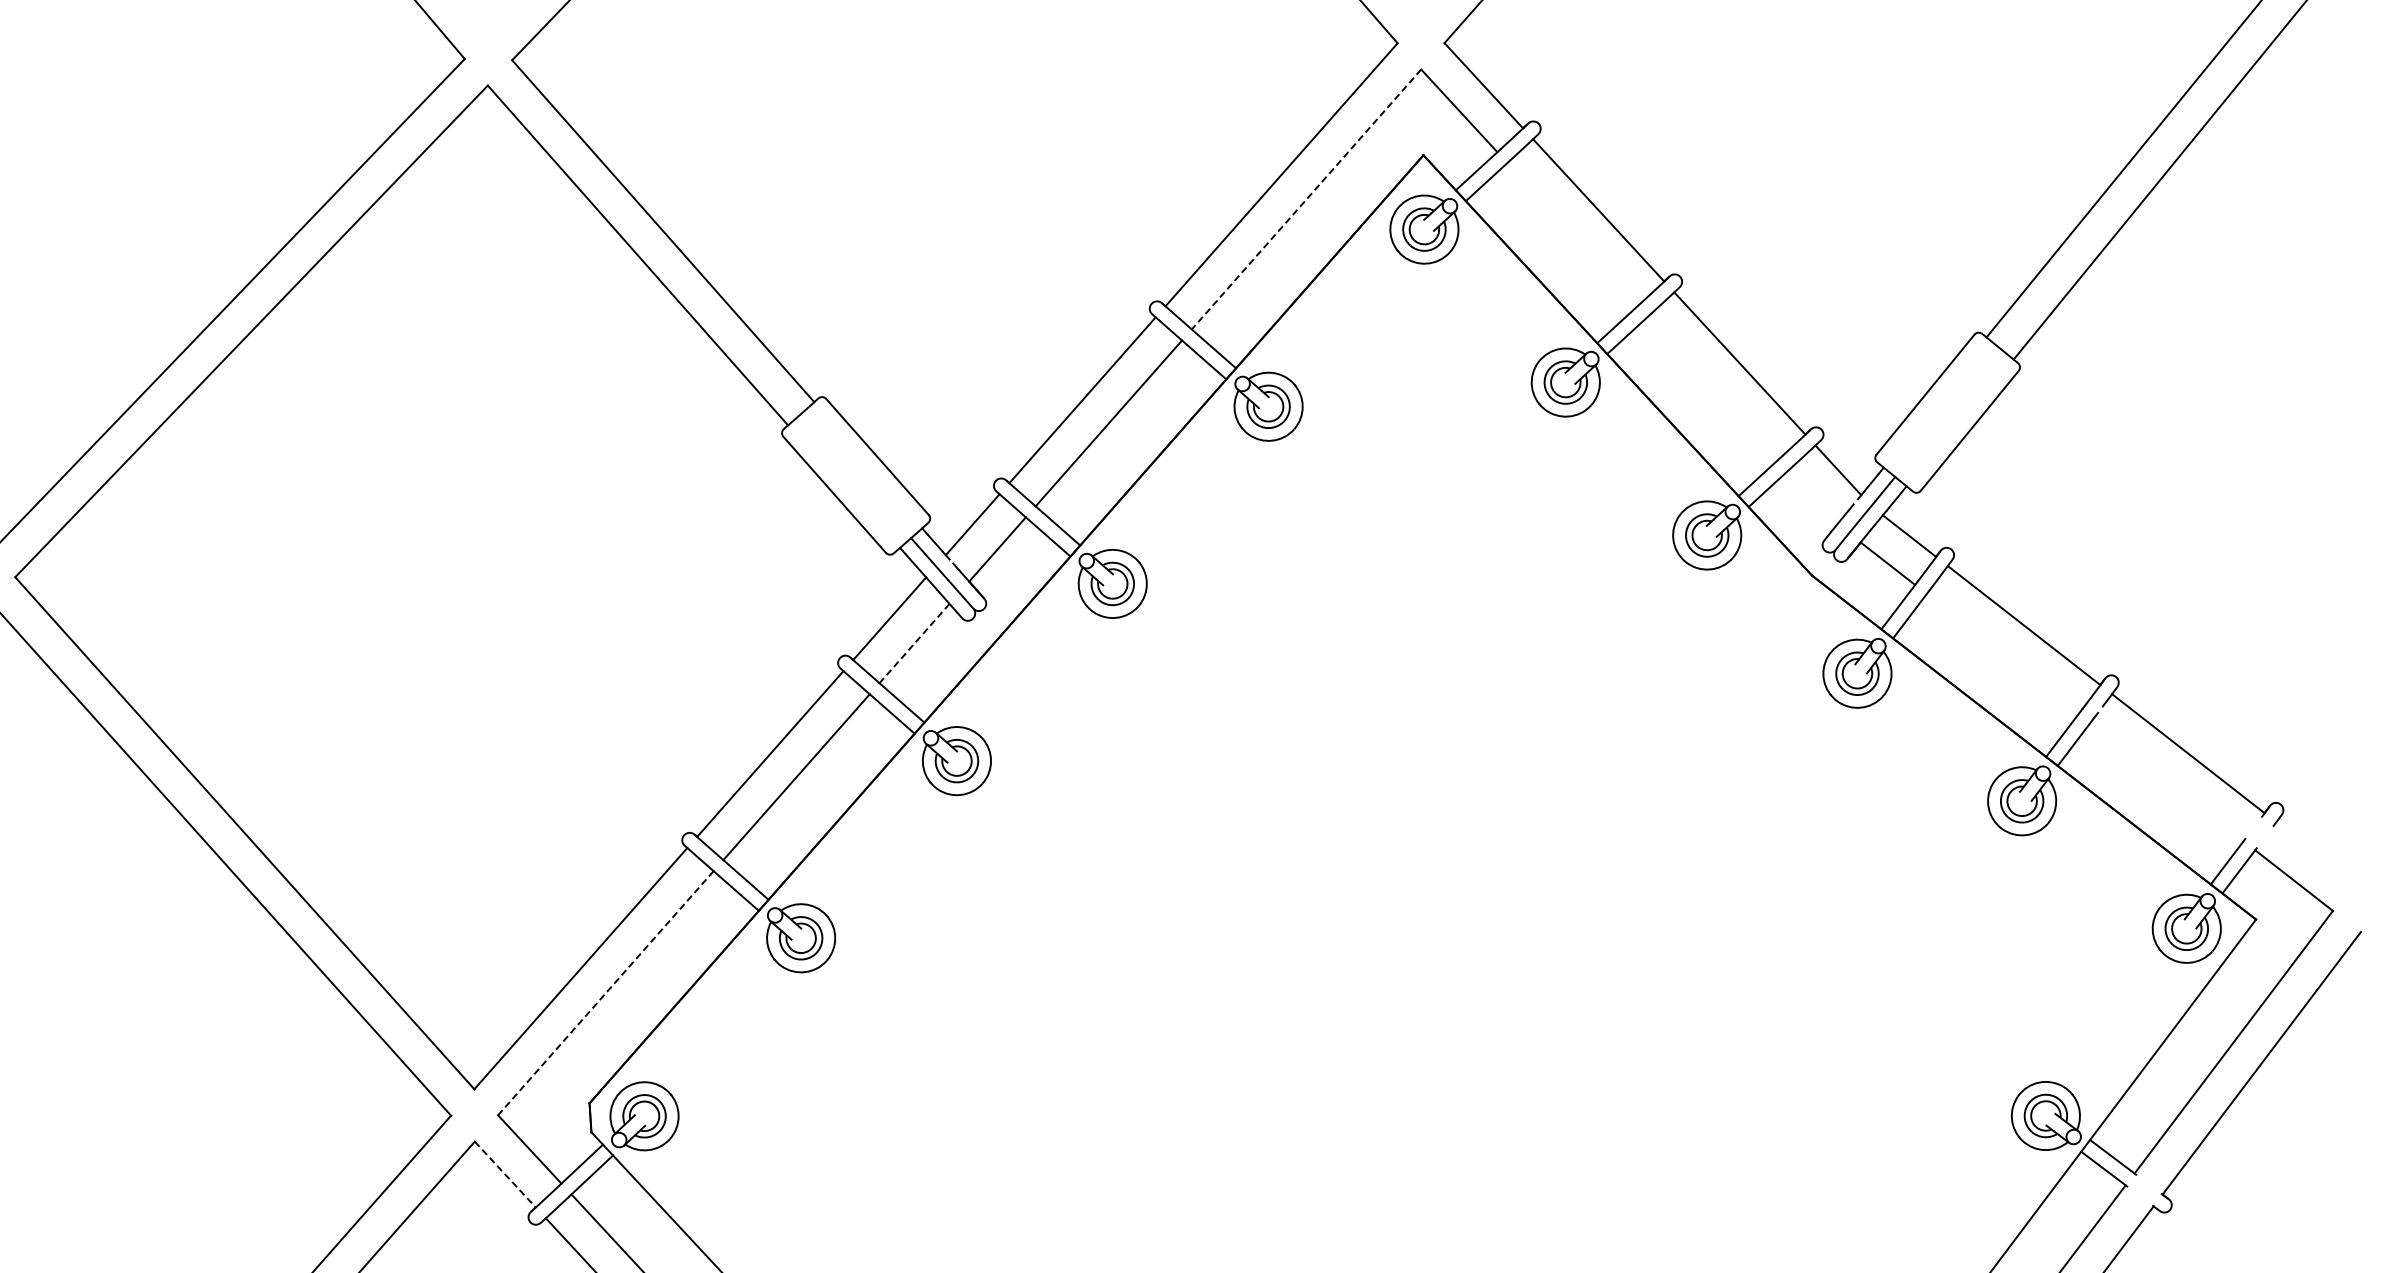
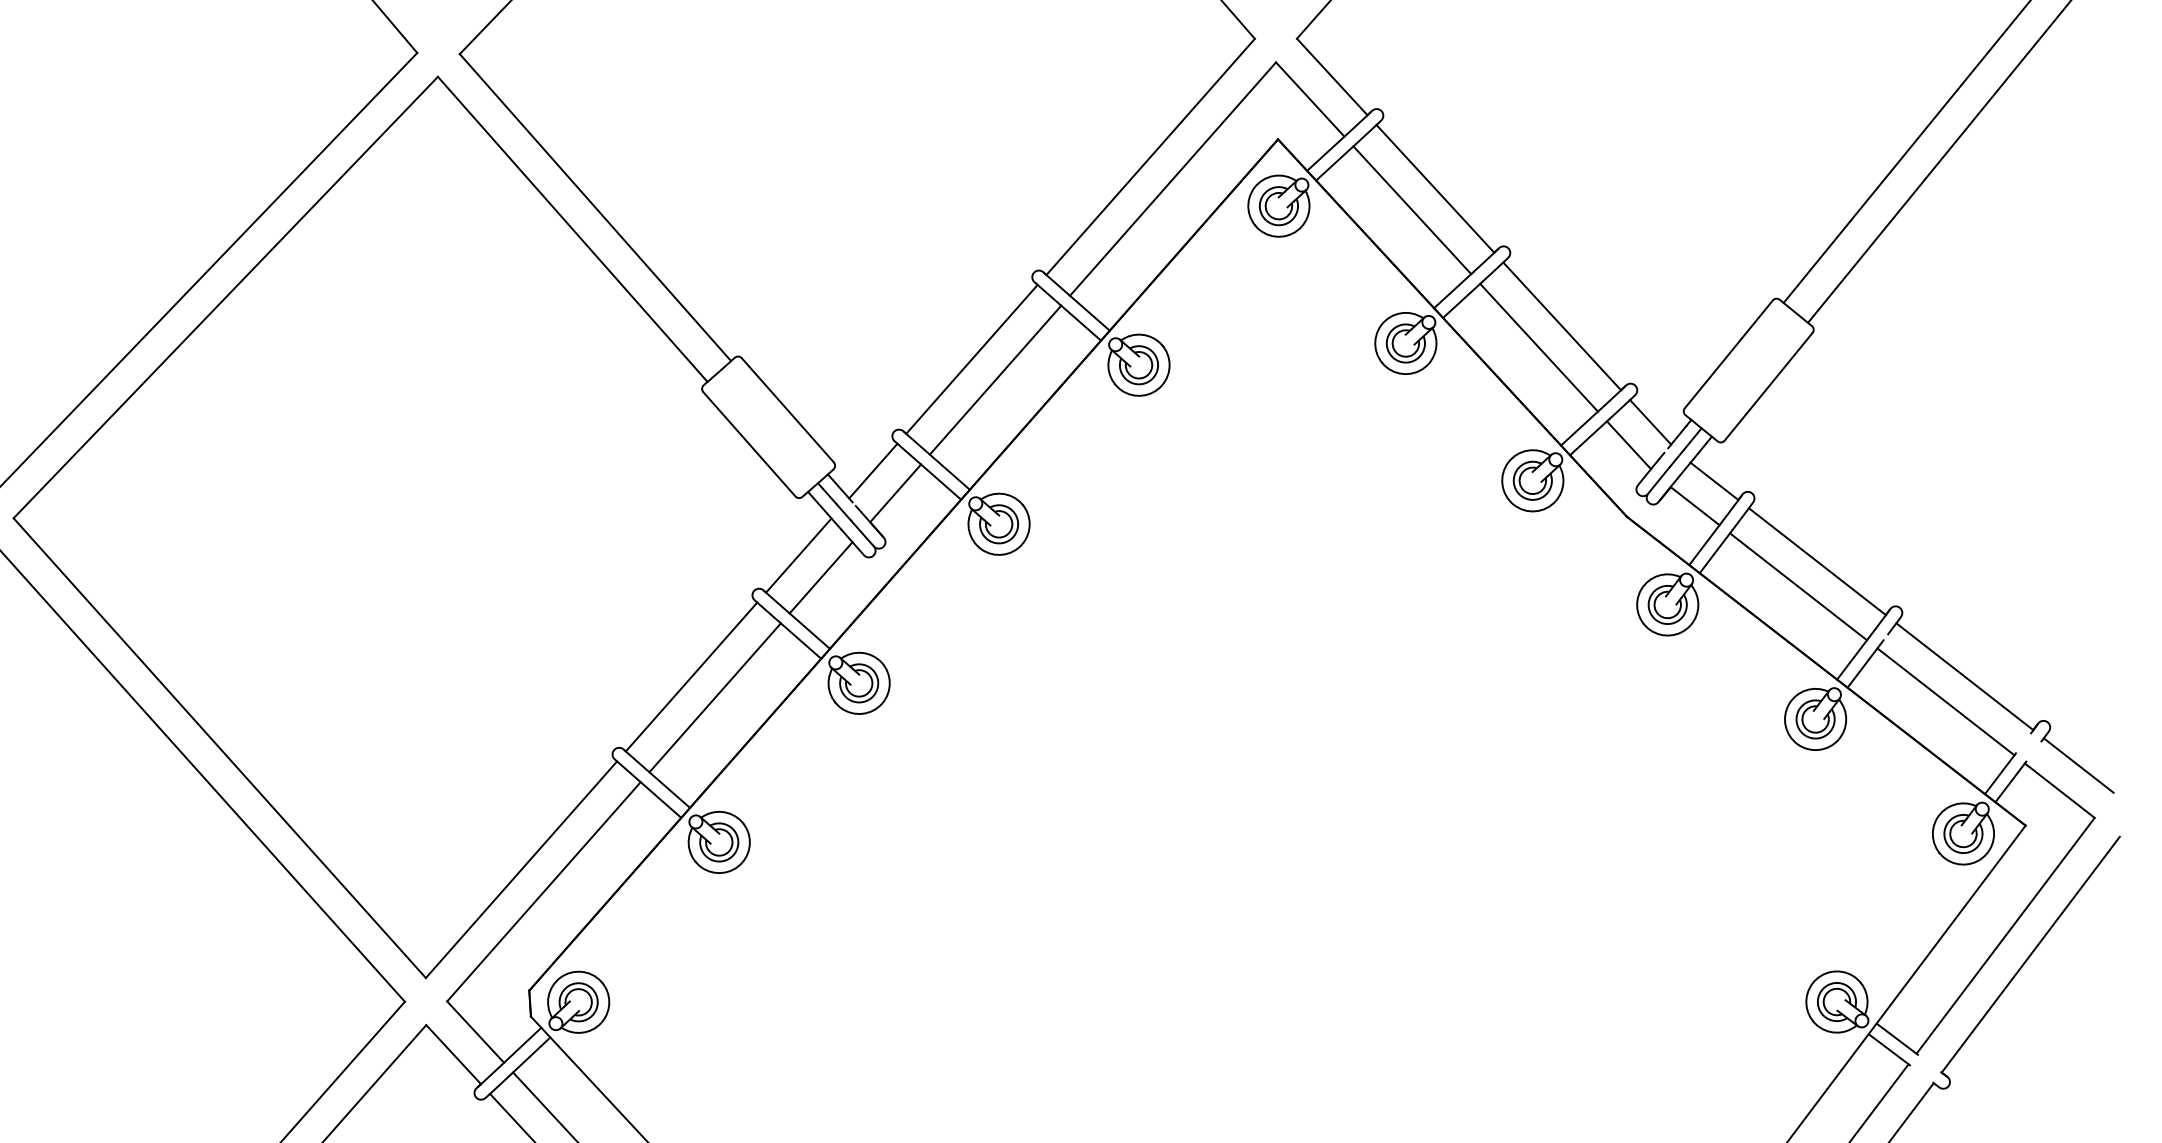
line: (1306, 199) -> (1173, 179), dashed -> solid
line: (1572, 234) -> (1411, 210), added
line: (1713, 387) -> (1538, 347), added
line: (1813, 495) -> (1628, 444), added
line: (914, 643) -> (821, 577), dashed -> solid
line: (2002, 653) -> (1797, 586), added
line: (2167, 781) -> (1946, 701), added
line: (2315, 852) -> (2079, 765), added
line: (605, 993) -> (543, 892), dashed -> solid
line: (505, 1174) -> (453, 1054), dashed -> solid

